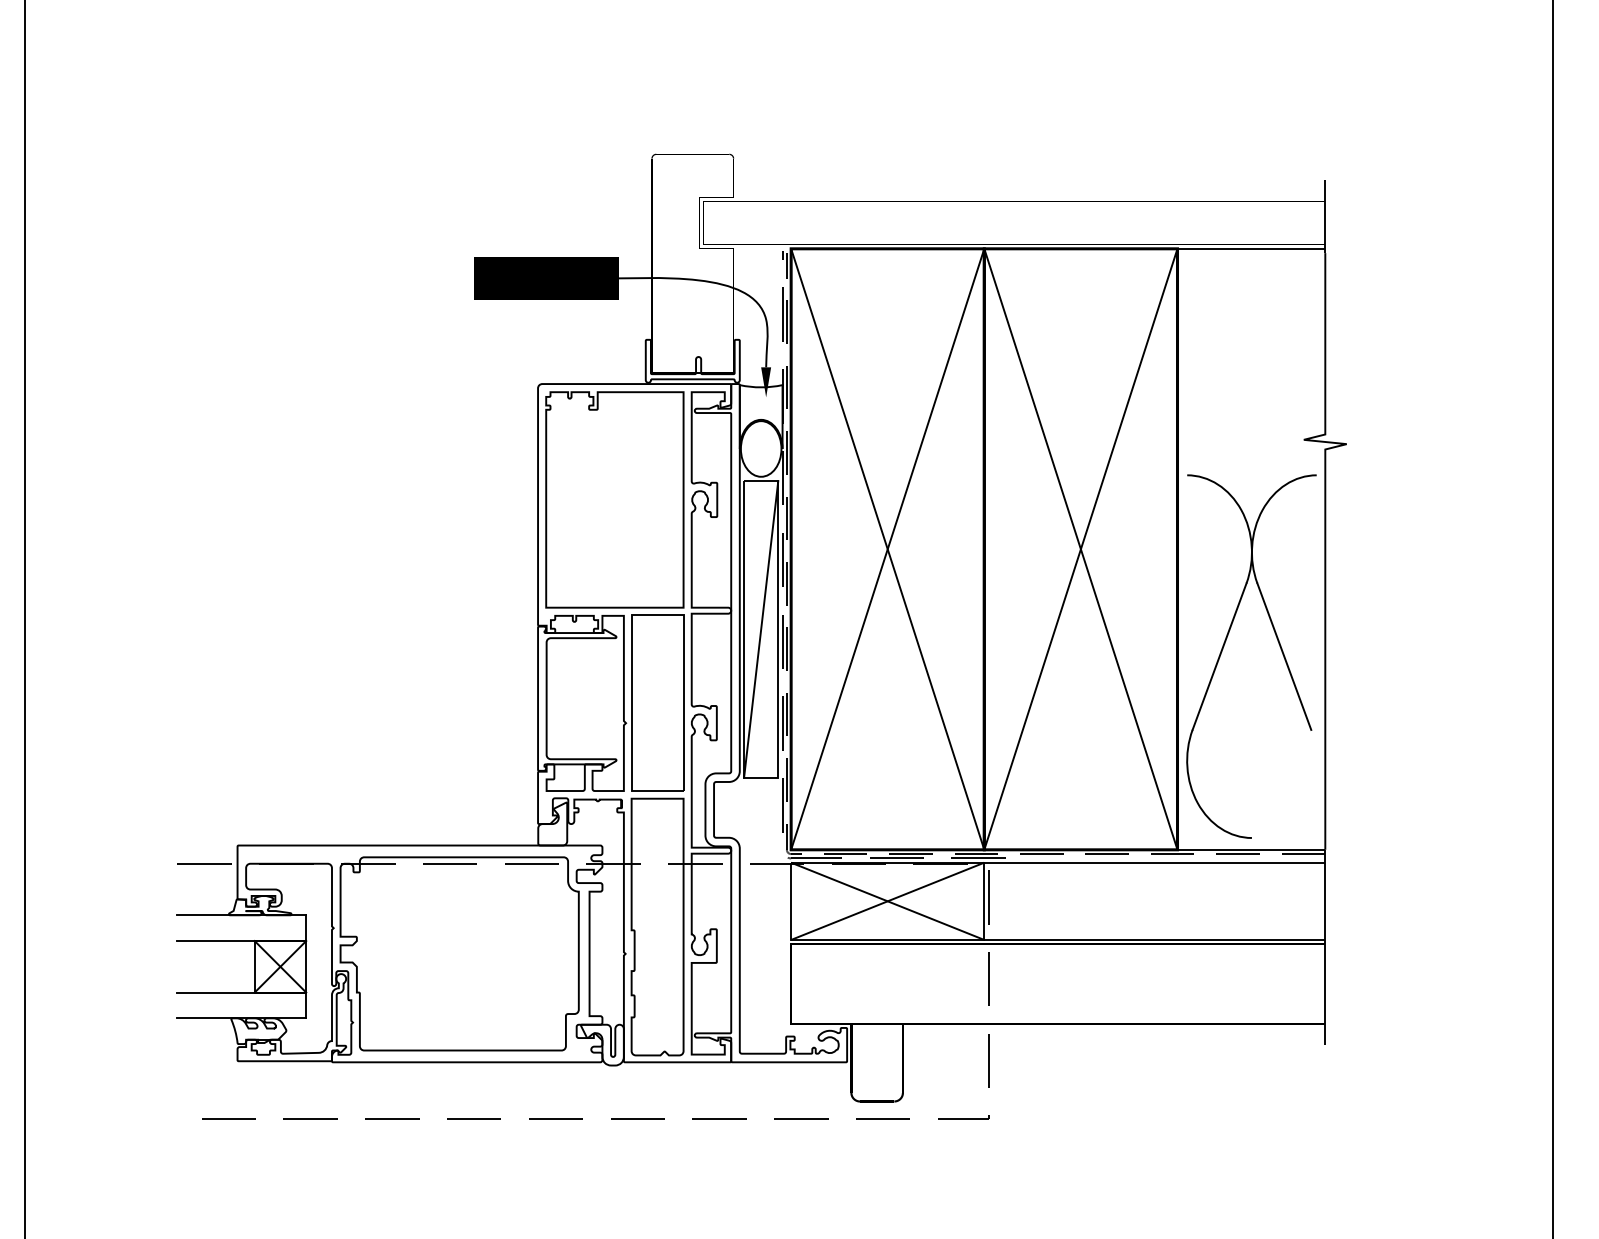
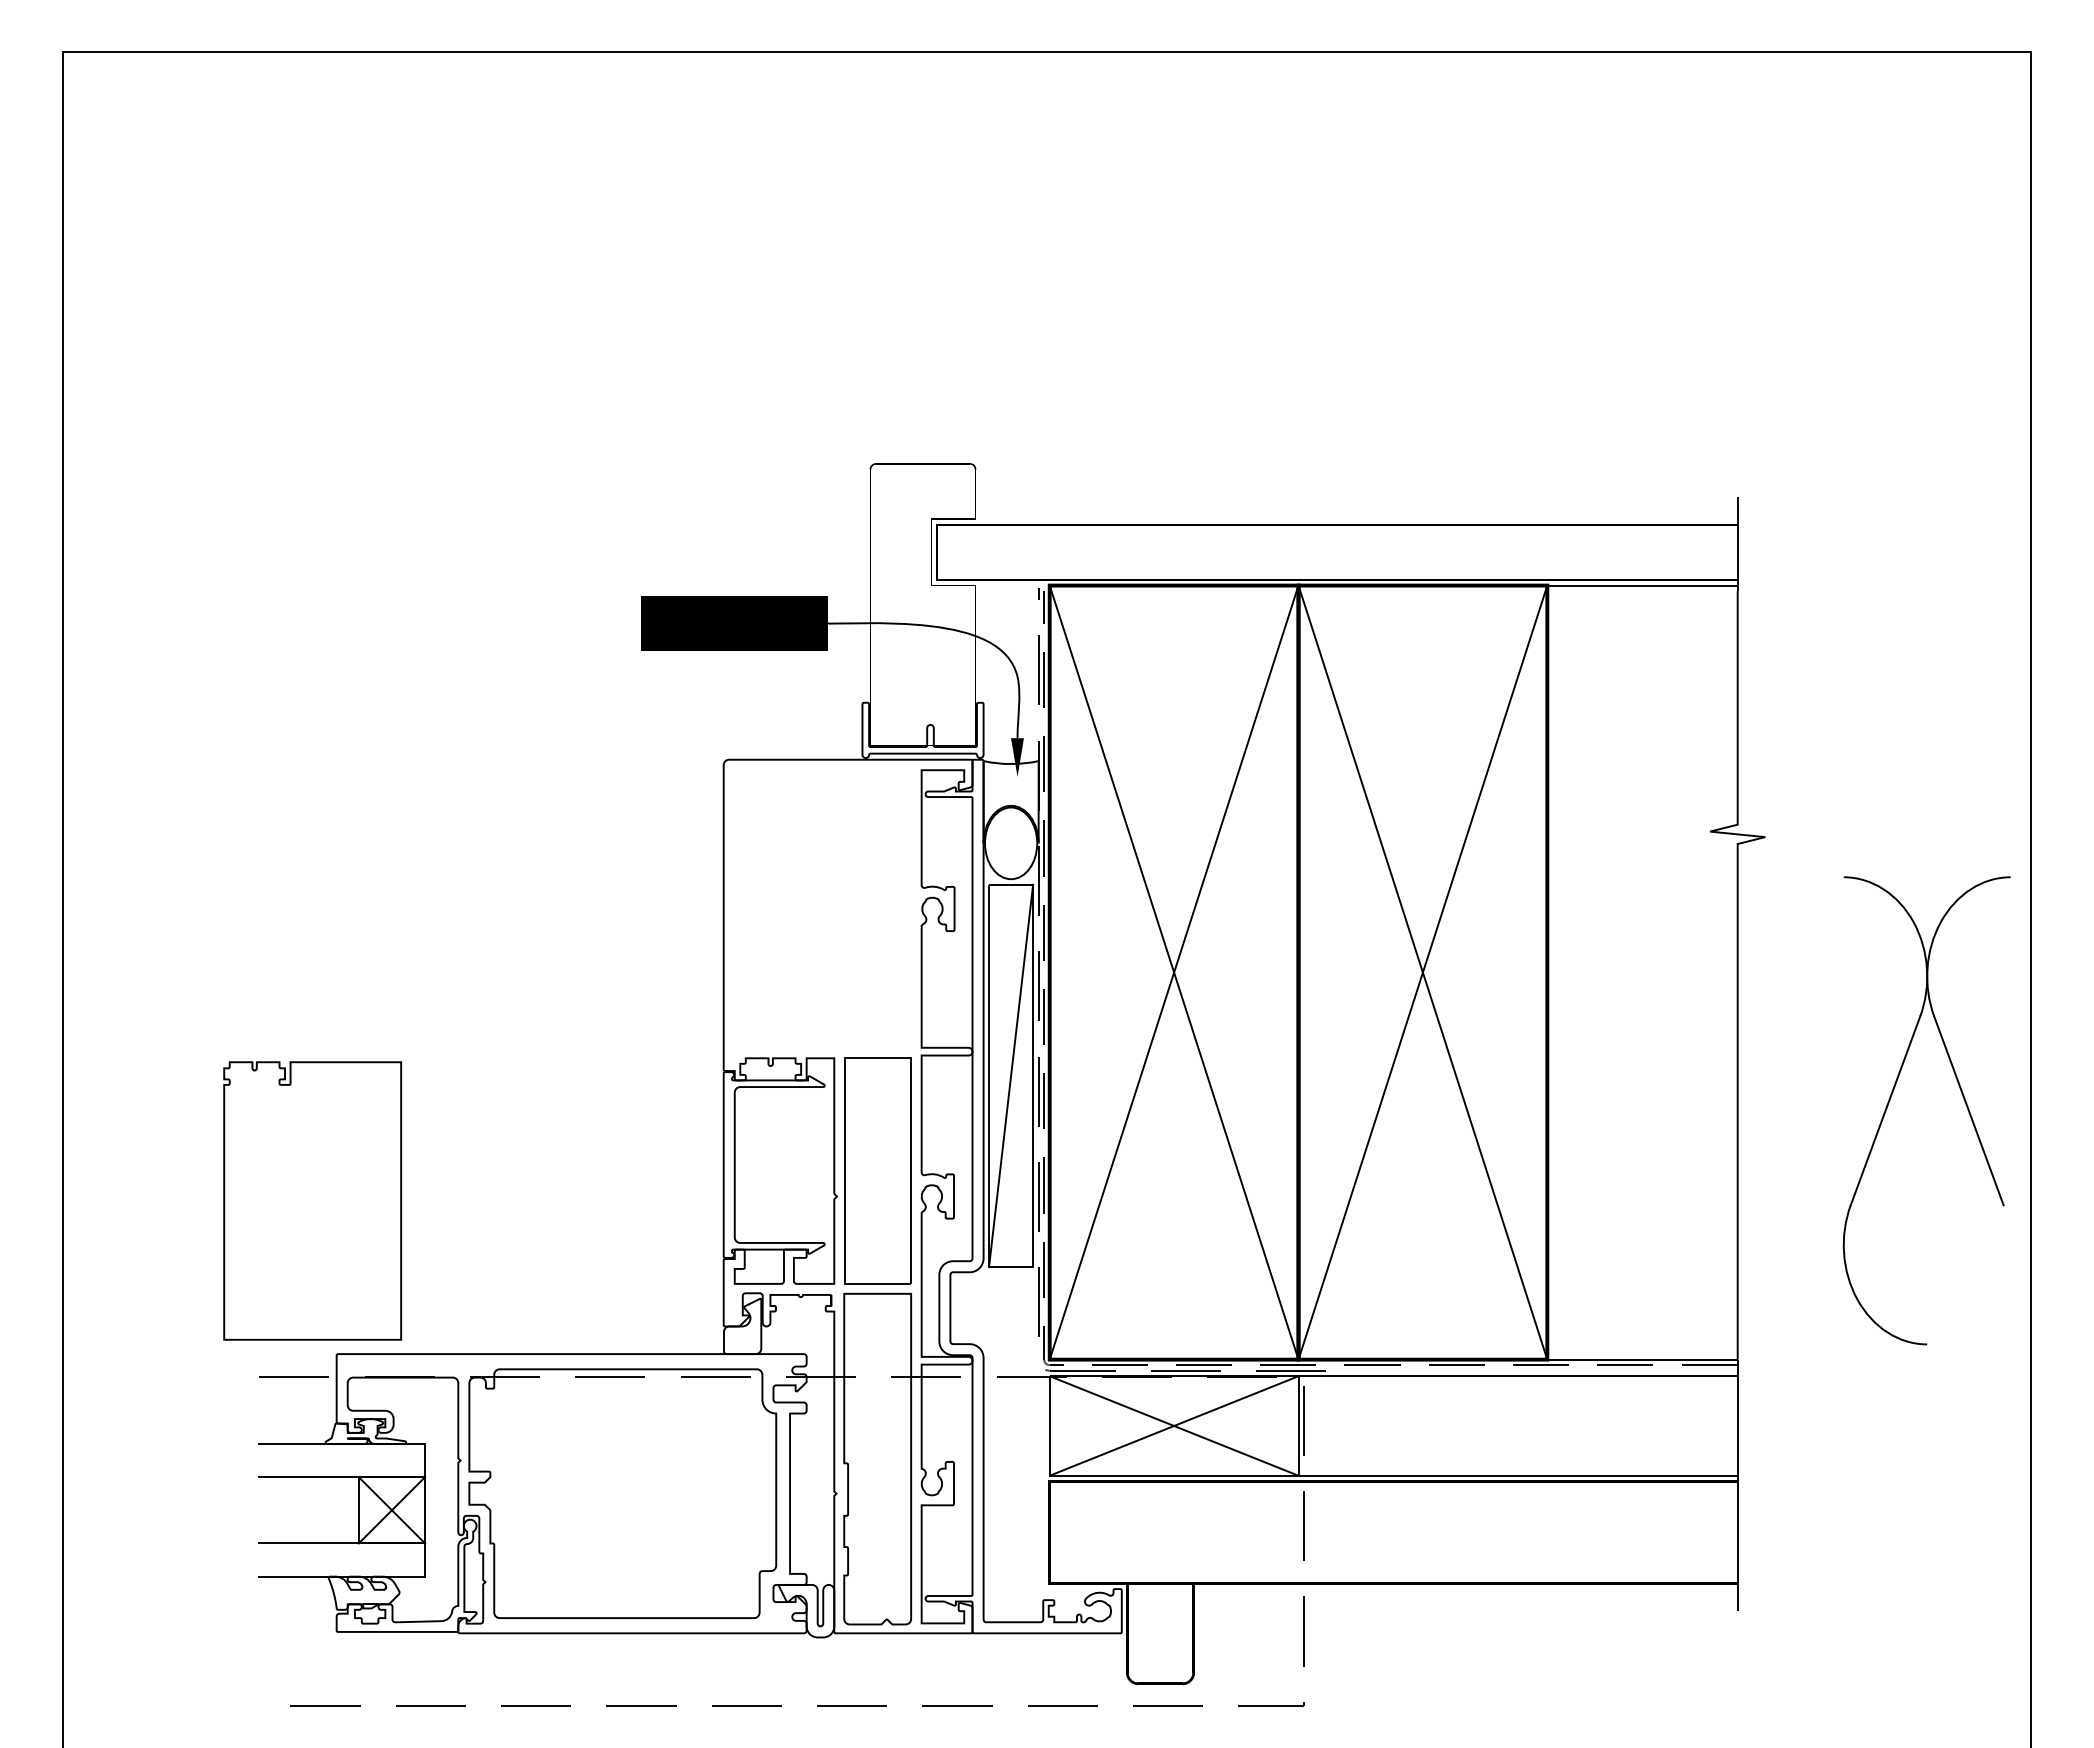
part: (614, 499) -> (312, 1200), moved
part: (1224, 644) -> (1892, 1095), moved

